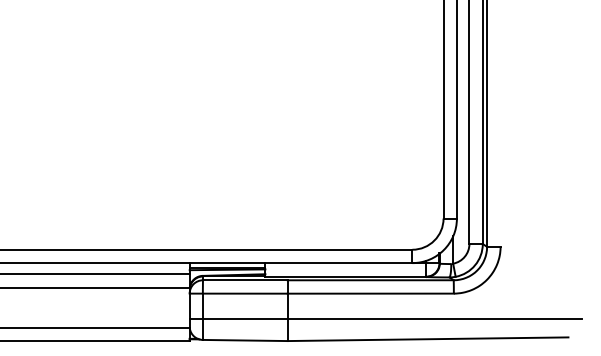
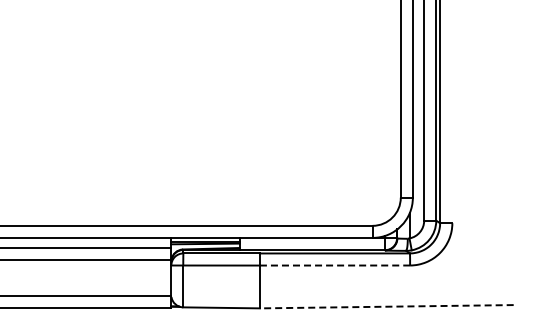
line: (371, 293) -> (335, 265), solid -> dashed
line: (385, 319) -> (348, 288), removed
line: (427, 338) -> (386, 306), solid -> dashed

